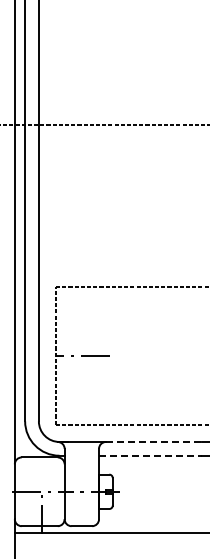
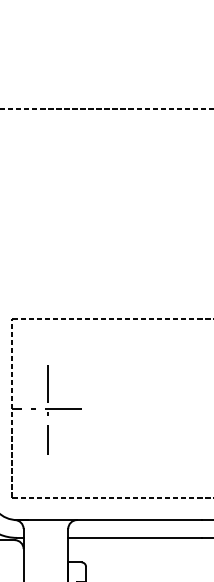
line: (83, 356) -> (48, 409), added
line: (153, 441) -> (138, 519), dashed -> solid
line: (150, 455) -> (135, 537), dashed -> solid

